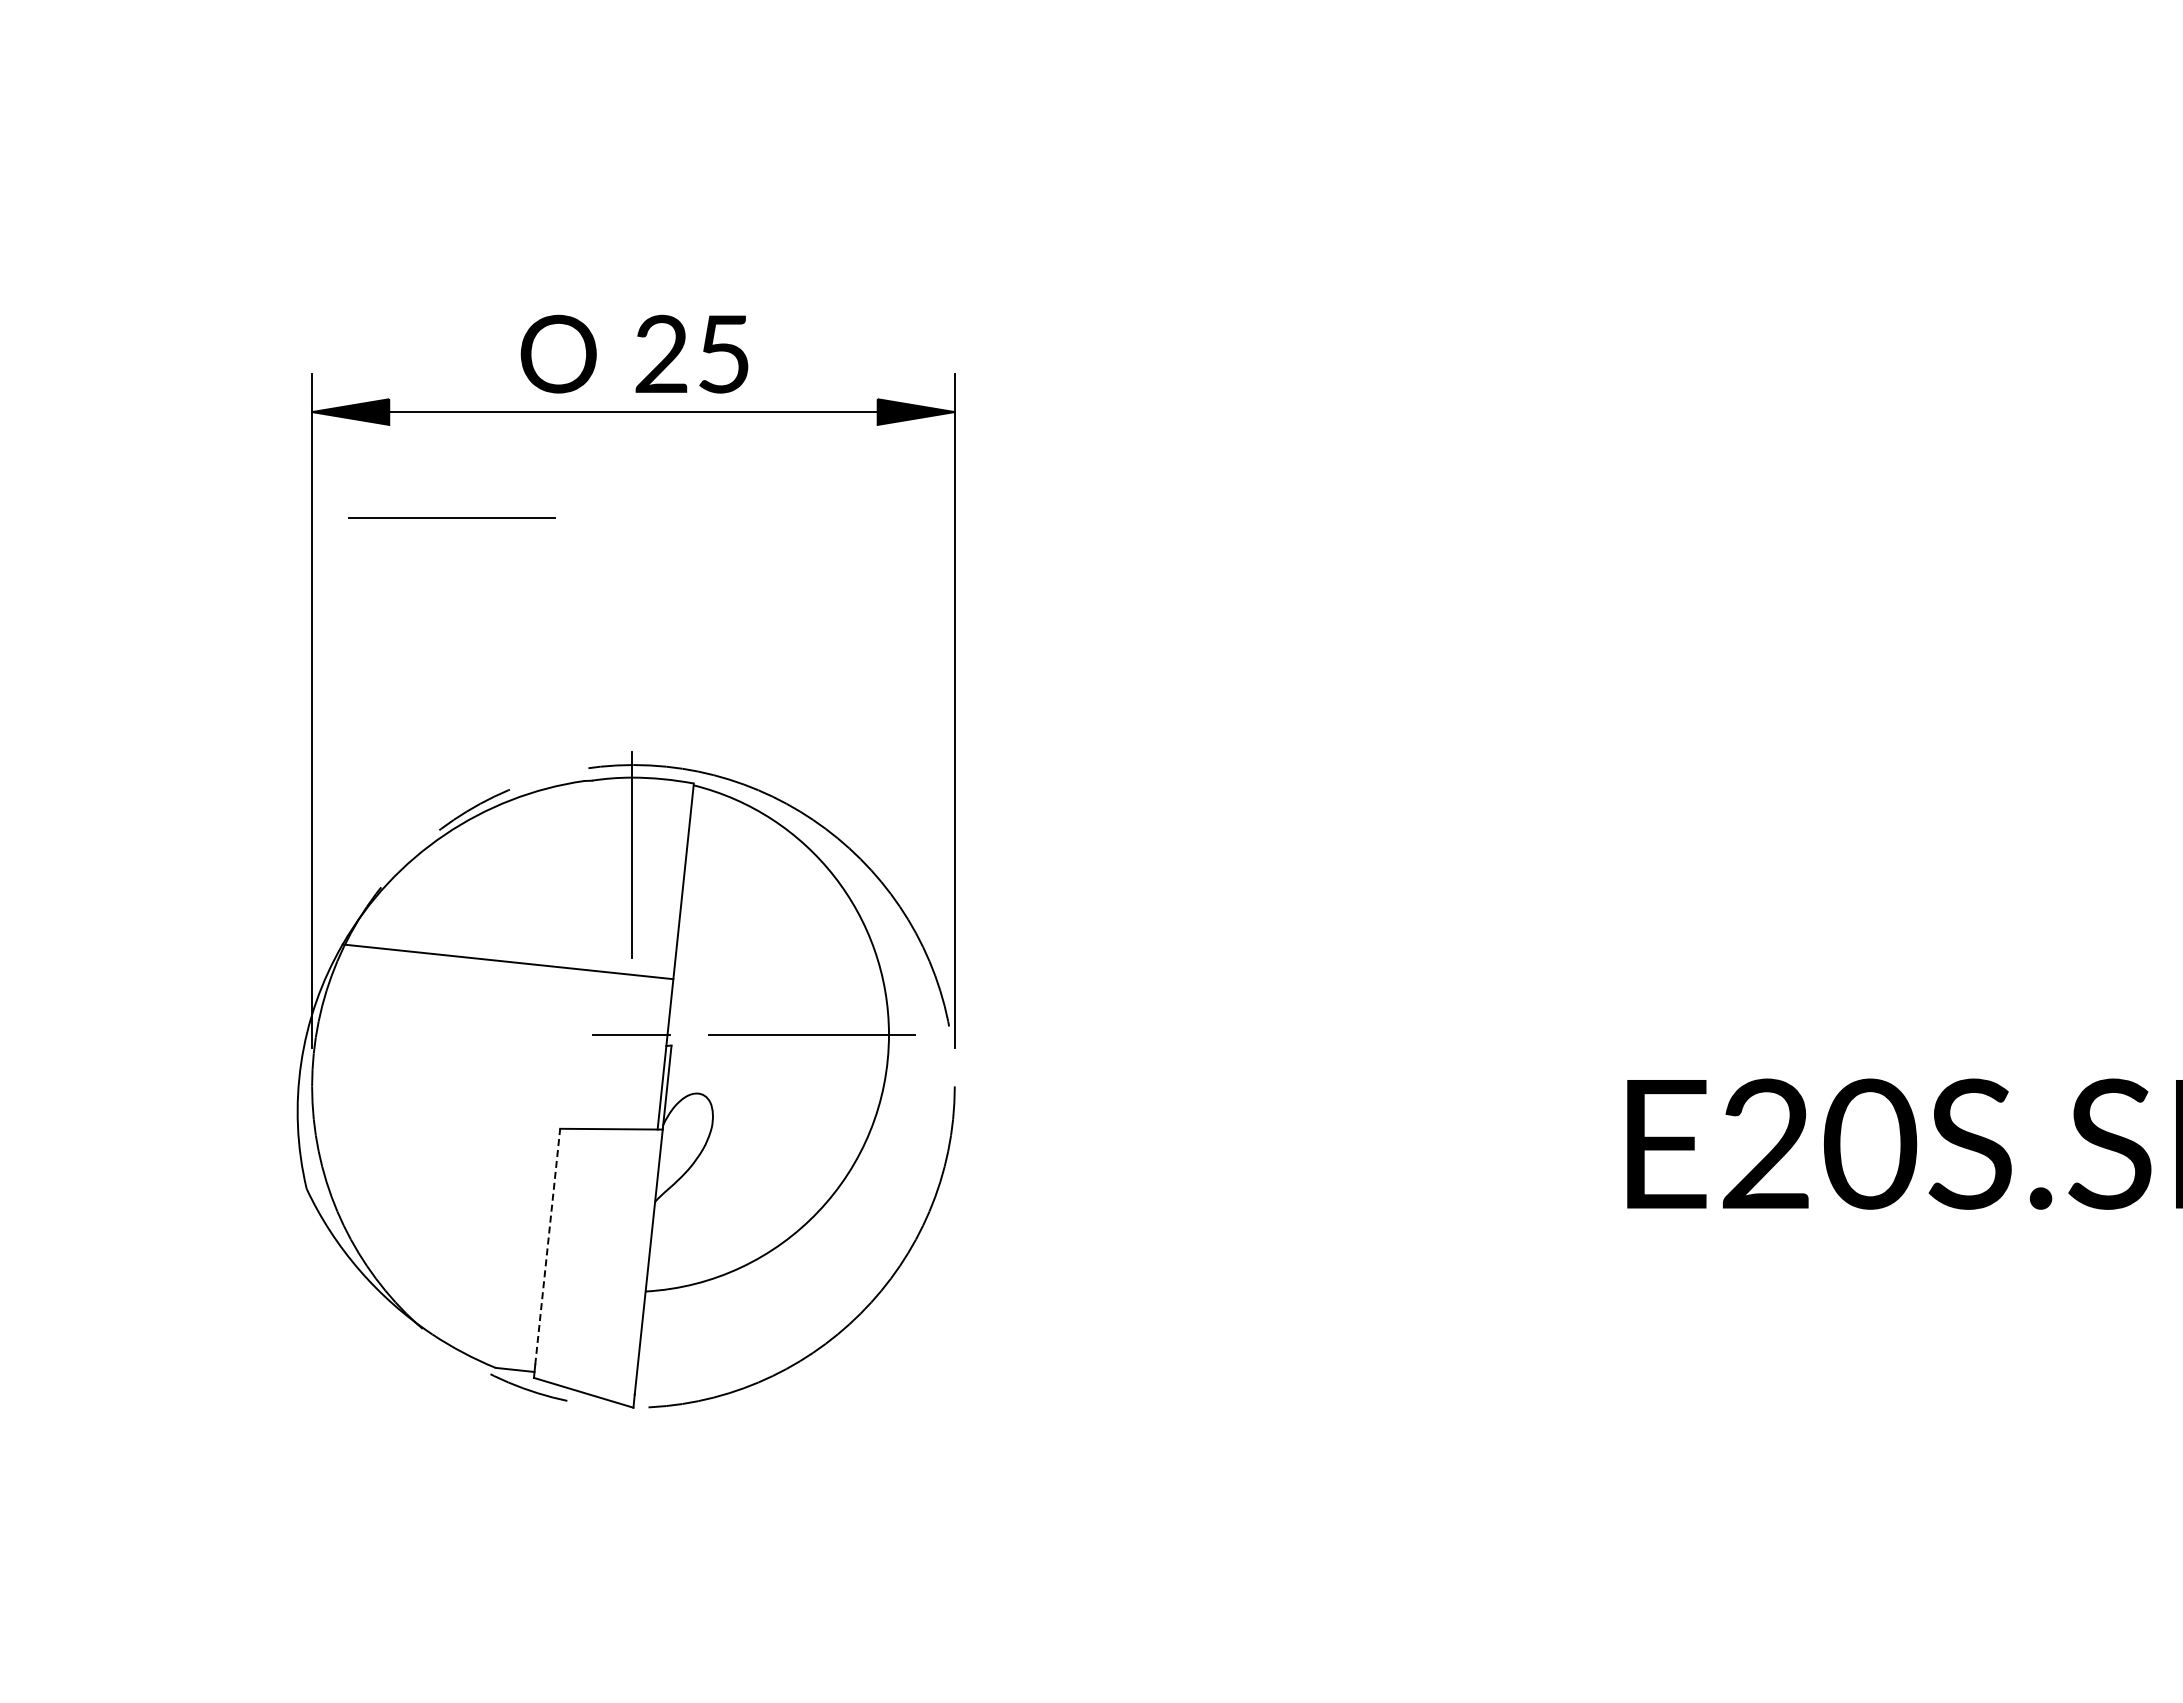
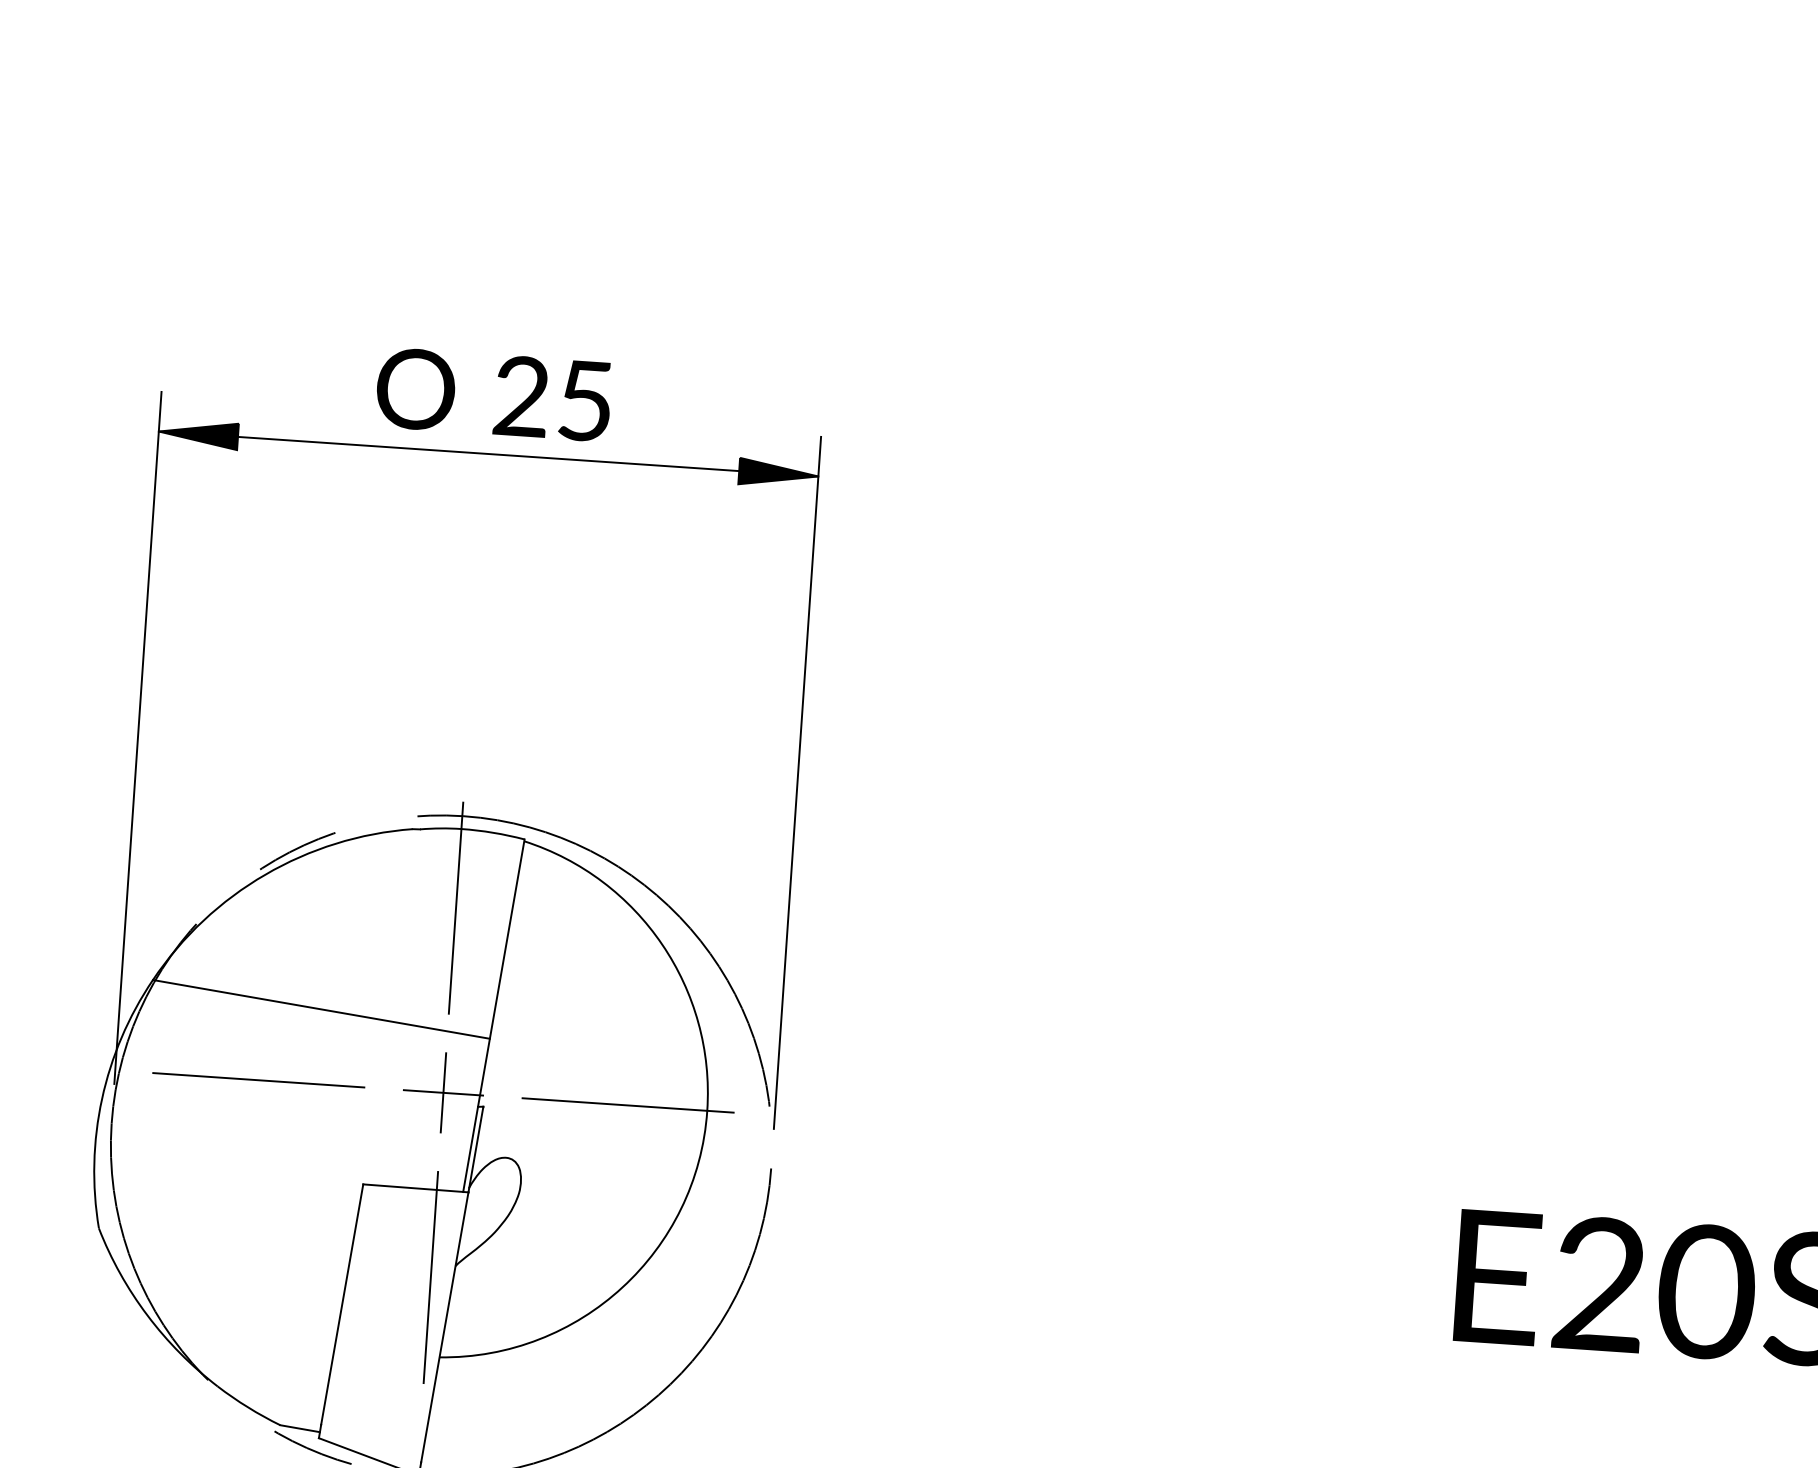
line: (451, 517) -> (258, 1080), moved
line: (631, 1034) -> (443, 1092), added
line: (631, 1214) -> (430, 1277), added
line: (547, 1246) -> (342, 1304), dashed -> solid

